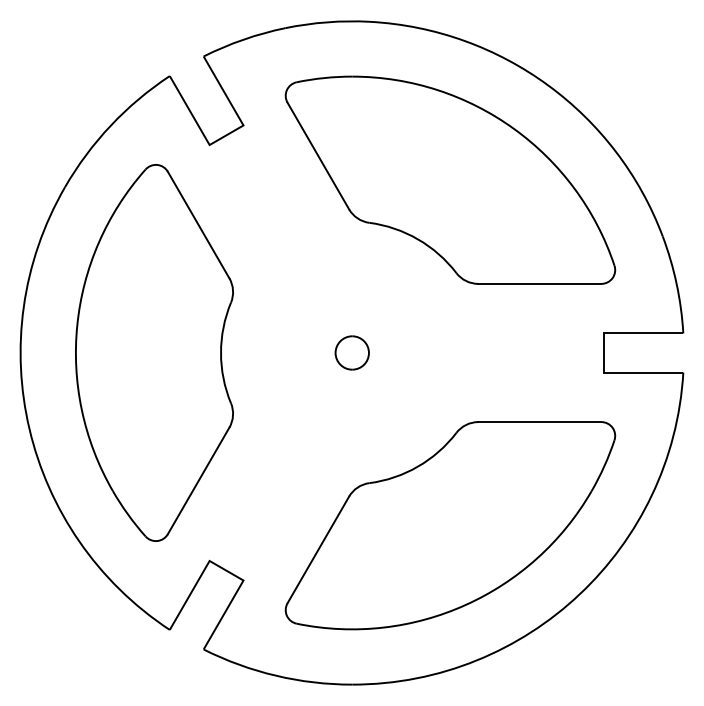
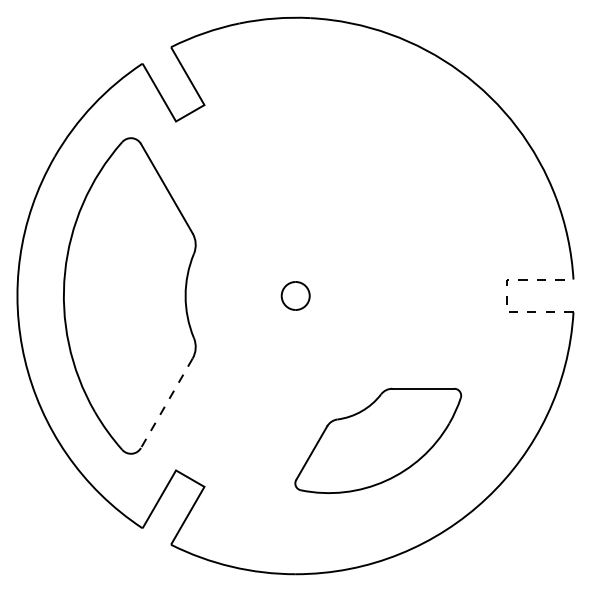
part: (450, 179) -> (378, 150), removed
line: (603, 352) -> (506, 295), solid -> dashed
line: (198, 481) -> (166, 403), solid -> dashed
part: (450, 525) -> (378, 440), size x0.6

